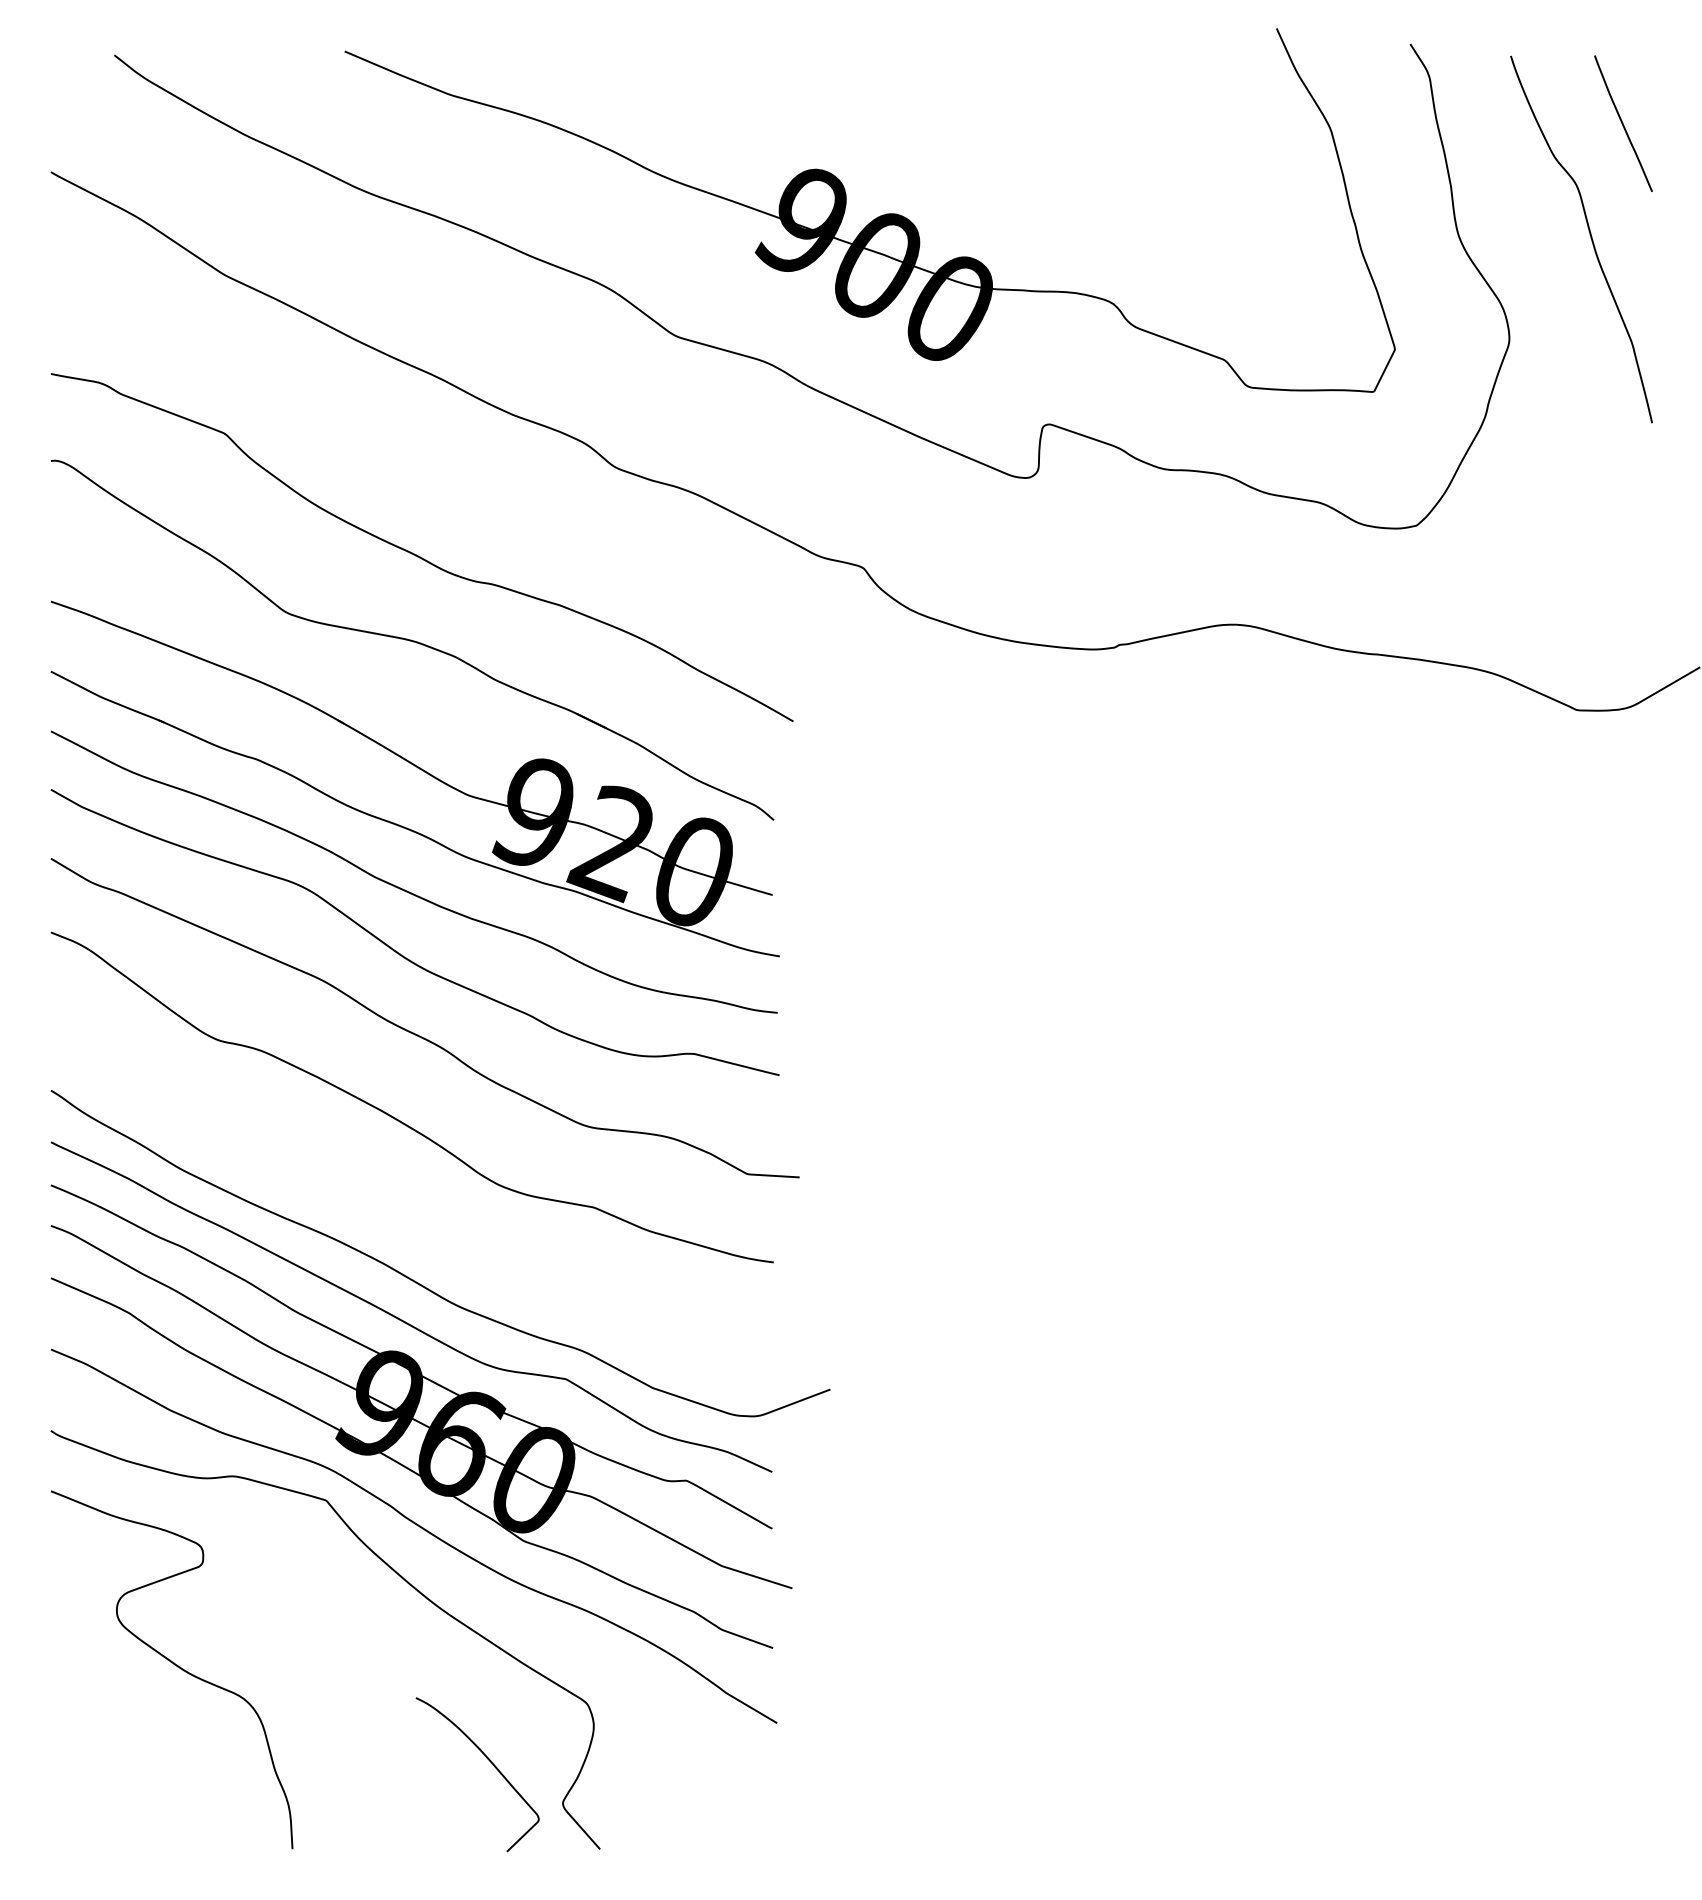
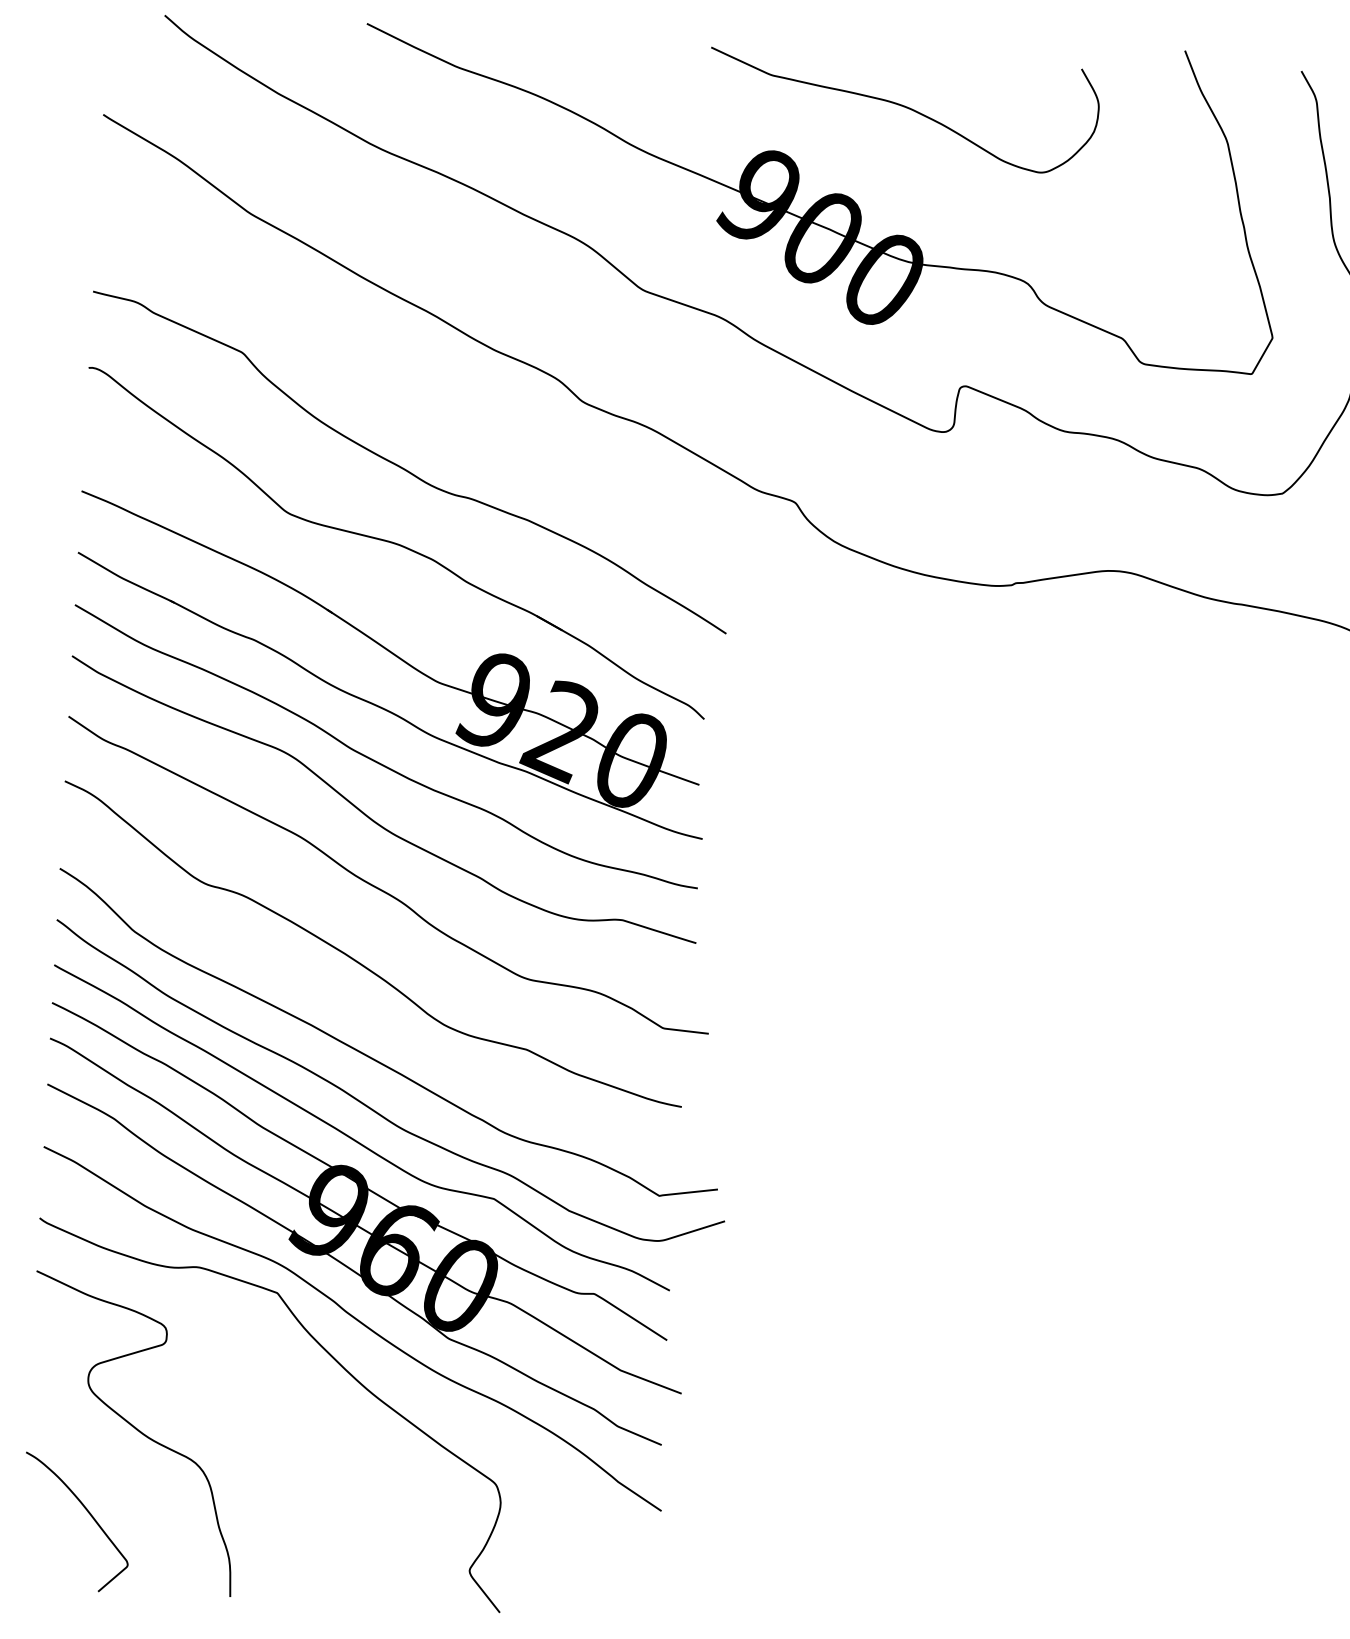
curve: (961, 111) -> (904, 107), added
curve: (420, 1227) -> (373, 1058), added
curve: (489, 1761) -> (87, 1511), moved

